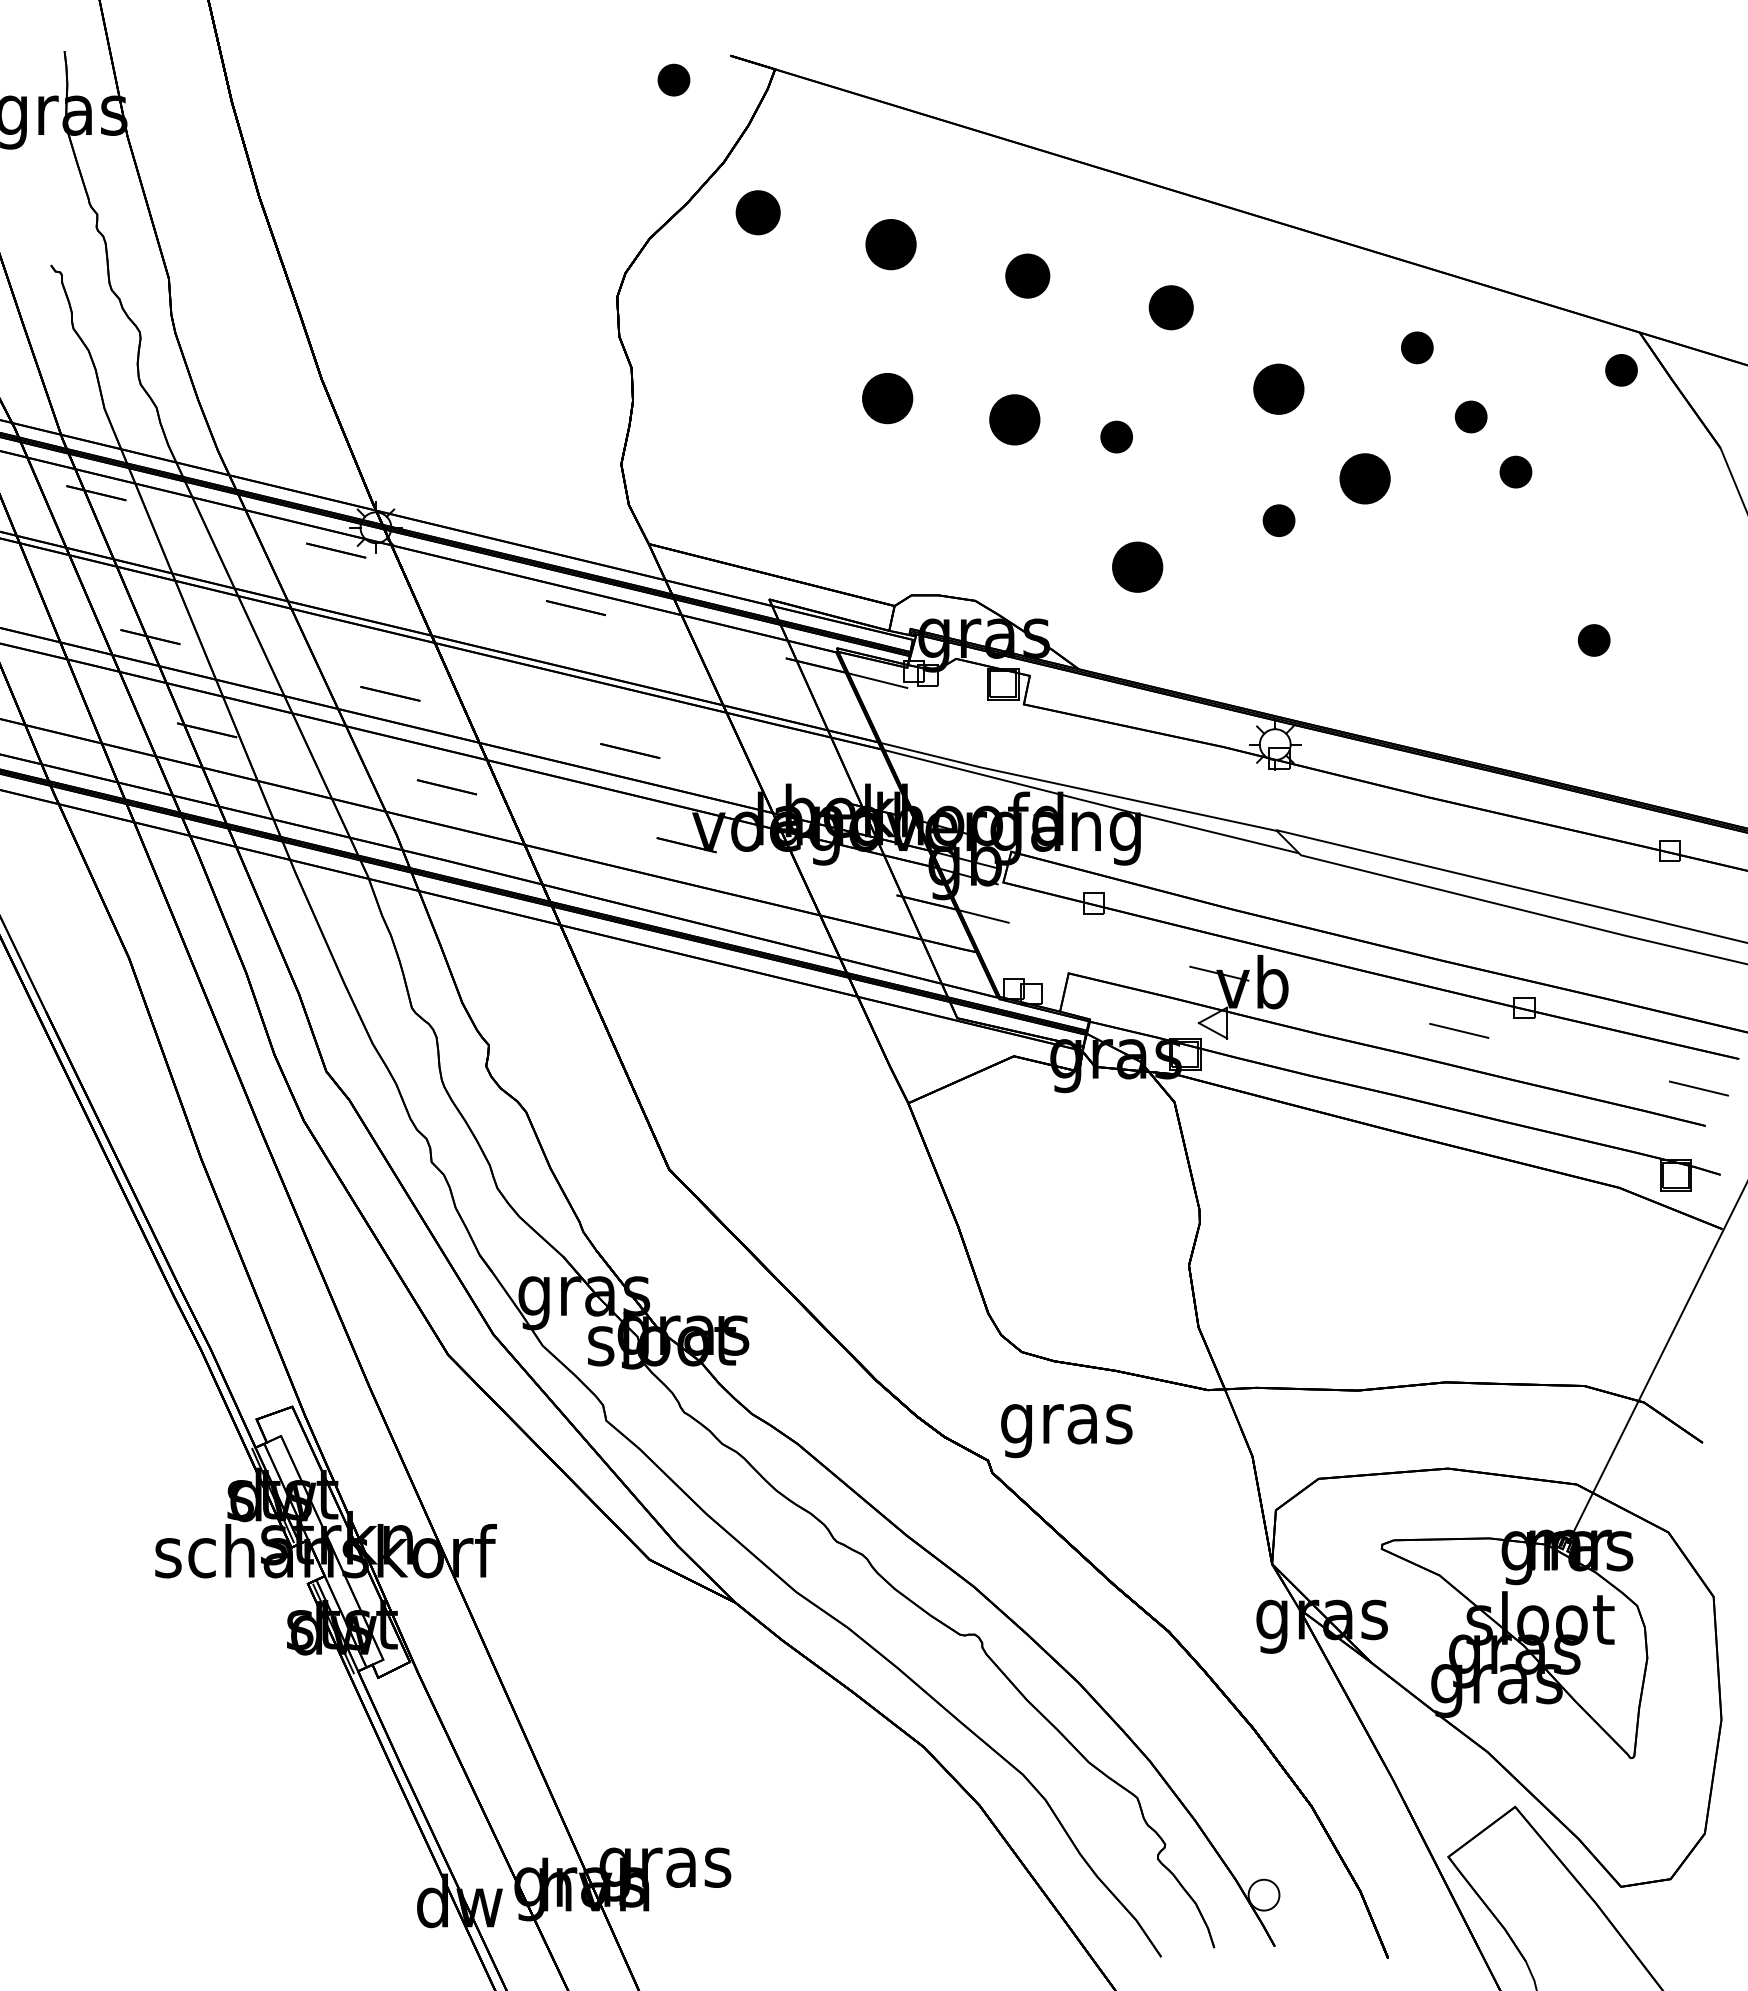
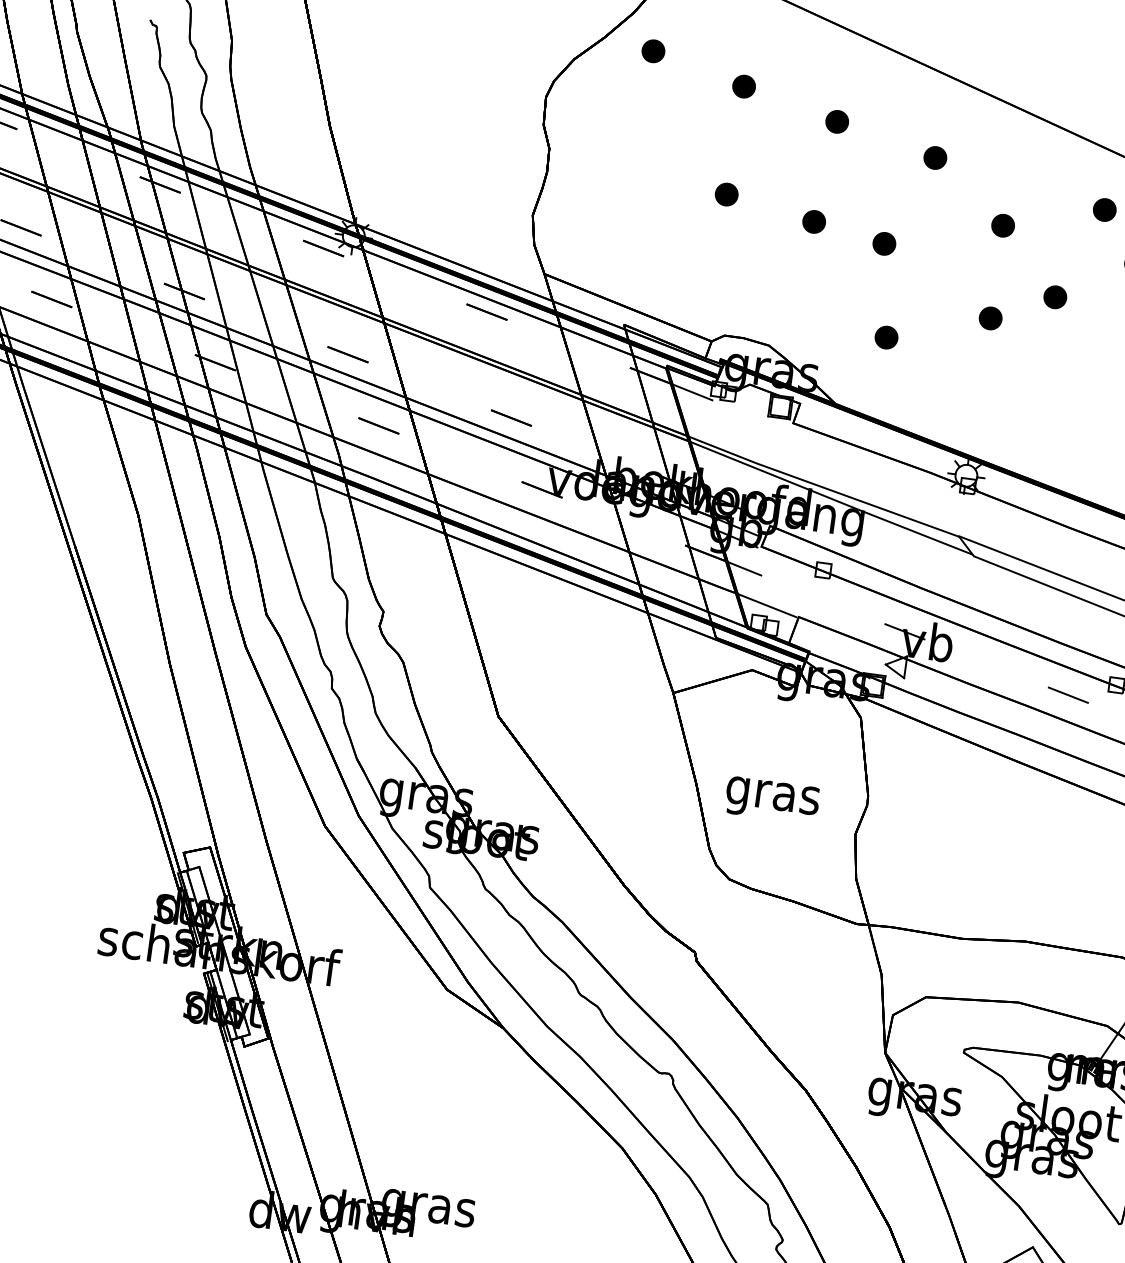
part: (757, 212) -> (653, 51), size x0.71
part: (891, 244) -> (744, 86), size x0.62
part: (1027, 275) -> (837, 121), size x0.71
part: (1171, 307) -> (935, 157), size x0.71
part: (1278, 388) -> (1003, 225), size x0.62
part: (887, 398) -> (726, 194), size x0.62
part: (1014, 419) -> (814, 221), size x0.62
part: (1364, 478) -> (1054, 296), size x0.62
part: (1137, 567) -> (886, 337), size x0.62
line: (1022, 963) -> (767, 605), added
text: (1066, 1431) -> (772, 800), moved

